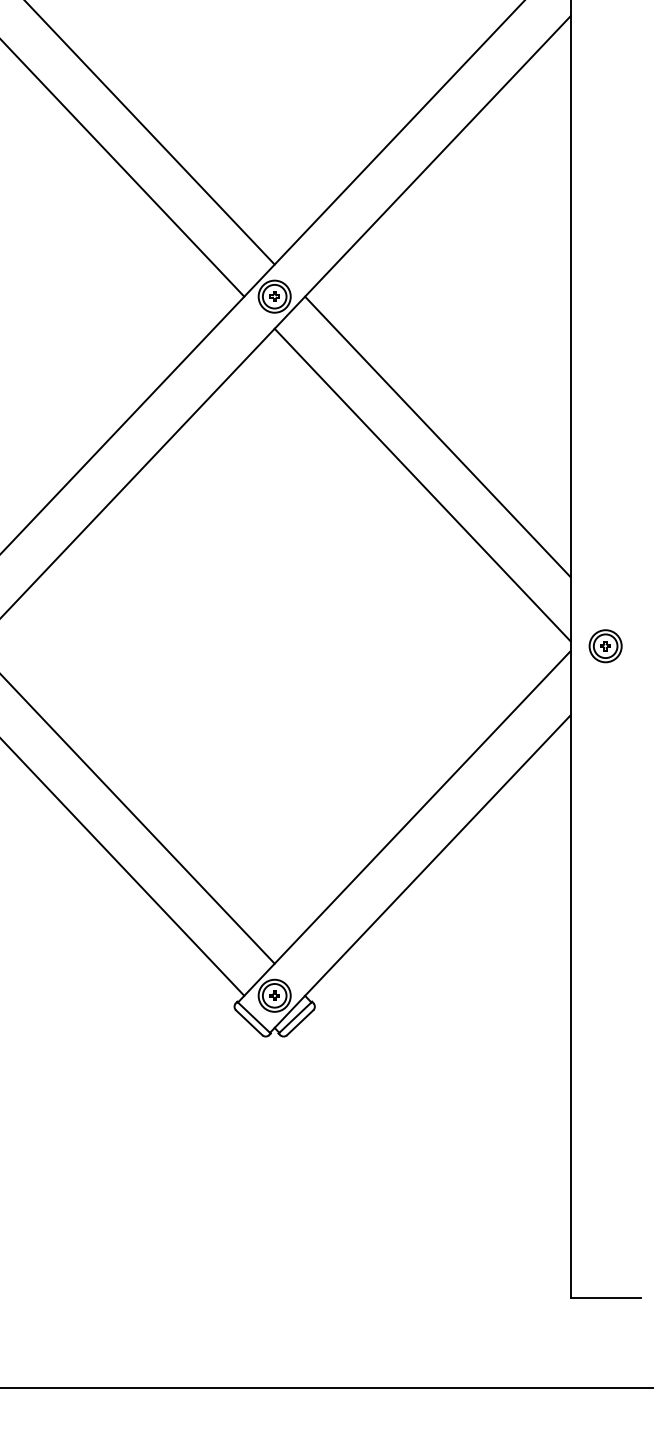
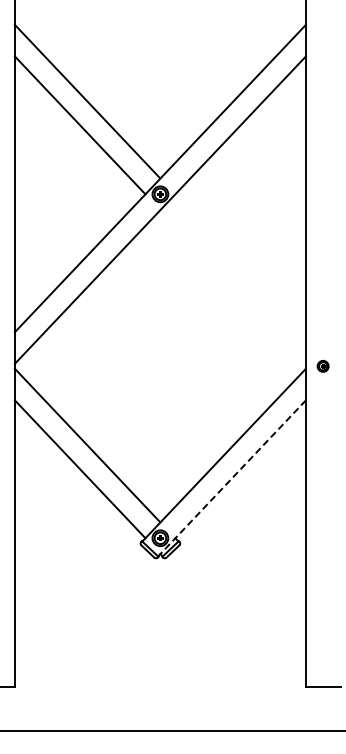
line: (437, 437) -> (240, 263), removed
line: (421, 484) -> (232, 286), removed
part: (604, 646) -> (322, 366), size x0.7
line: (421, 874) -> (232, 478), solid -> dashed

